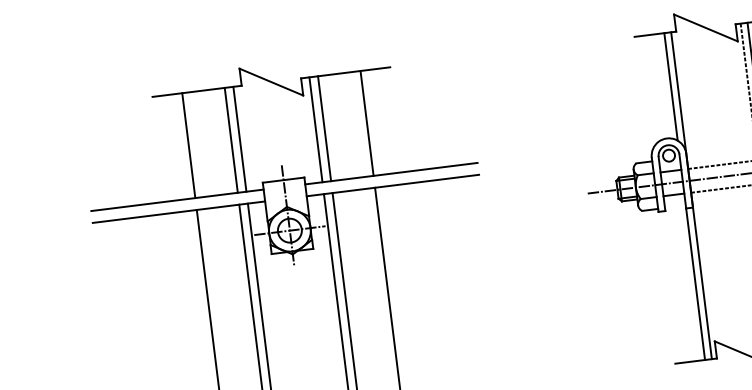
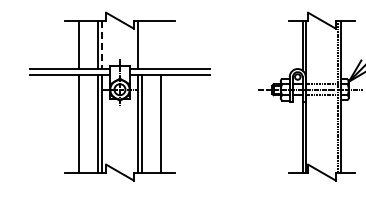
line: (367, 122) -> (161, 44), removed
line: (324, 127) -> (141, 44), removed
line: (240, 140) -> (102, 45), solid -> dashed

